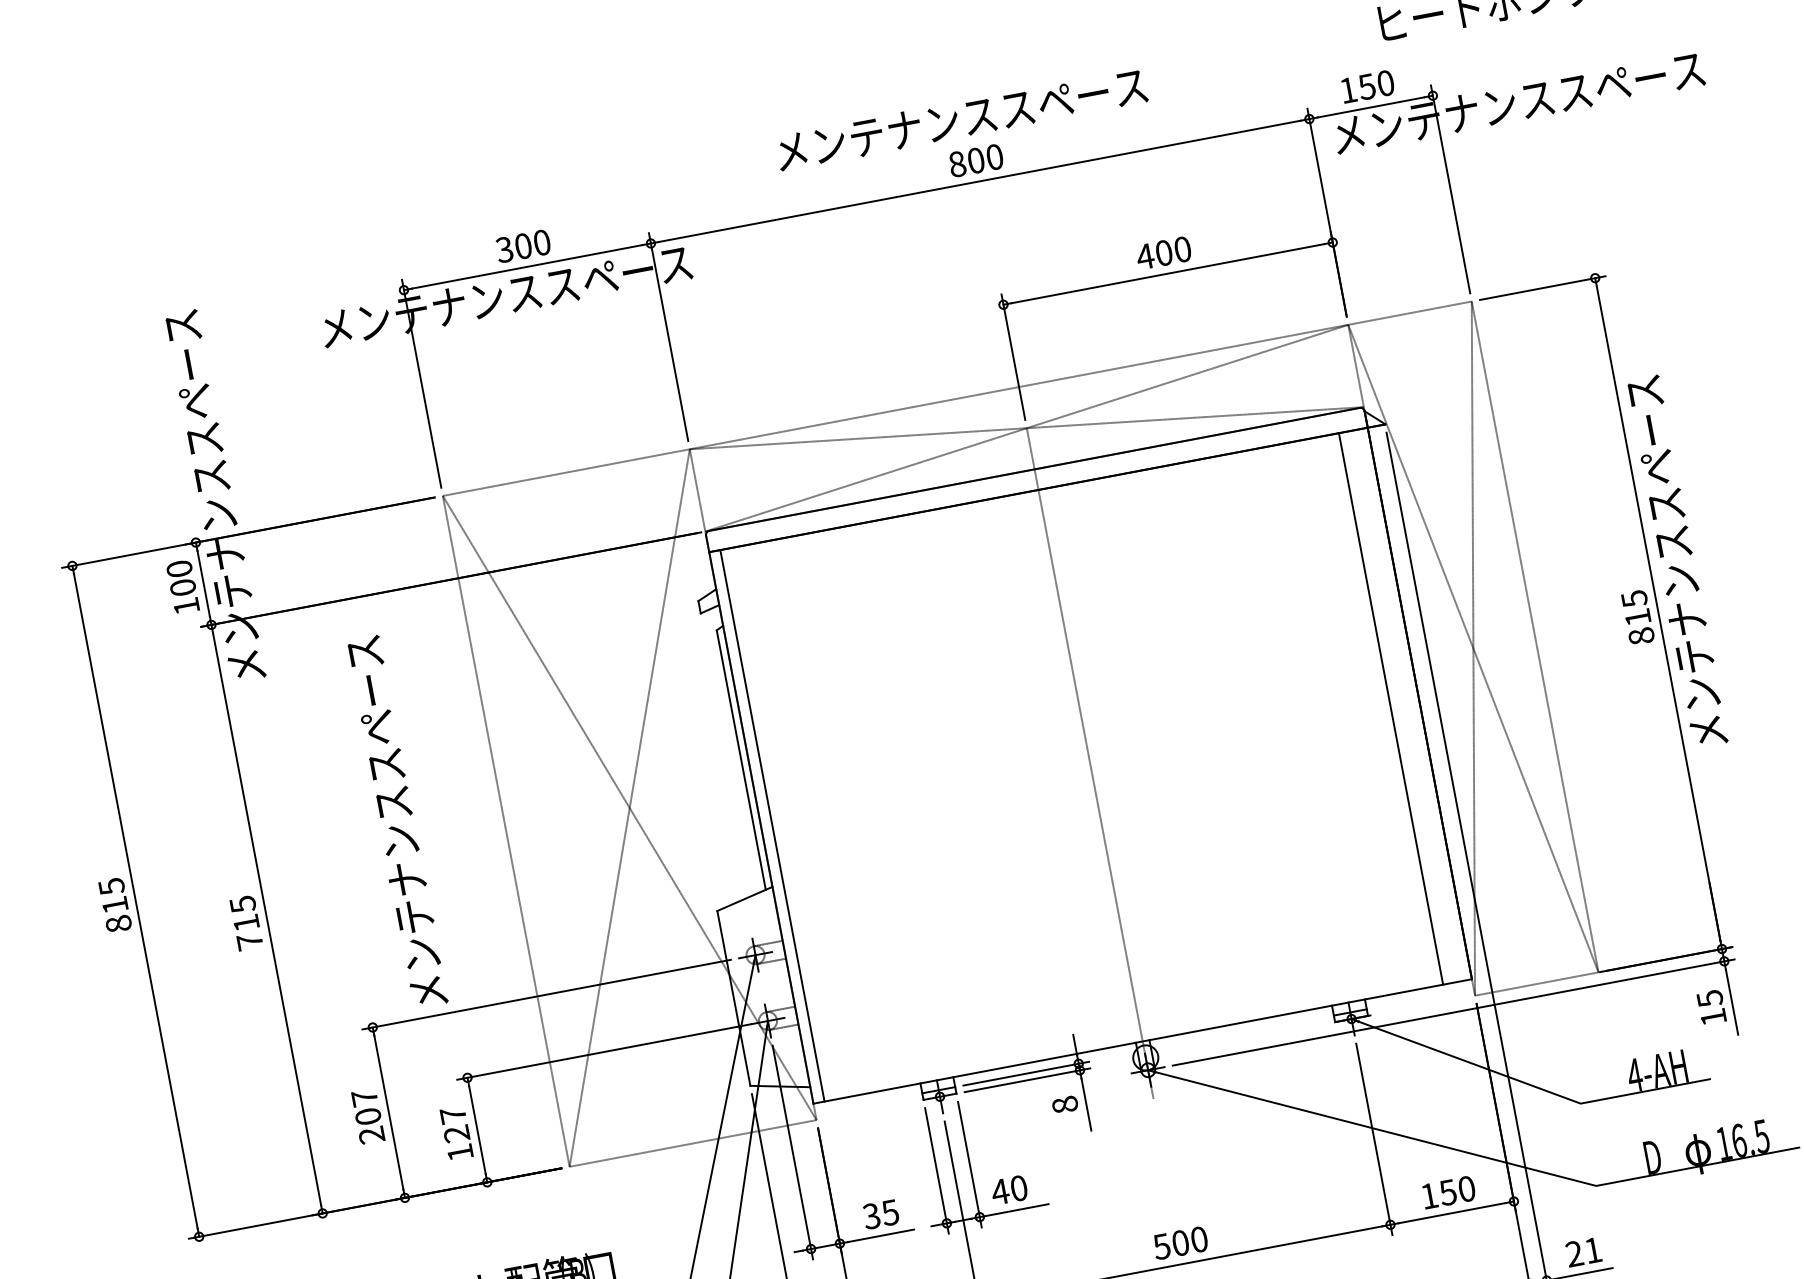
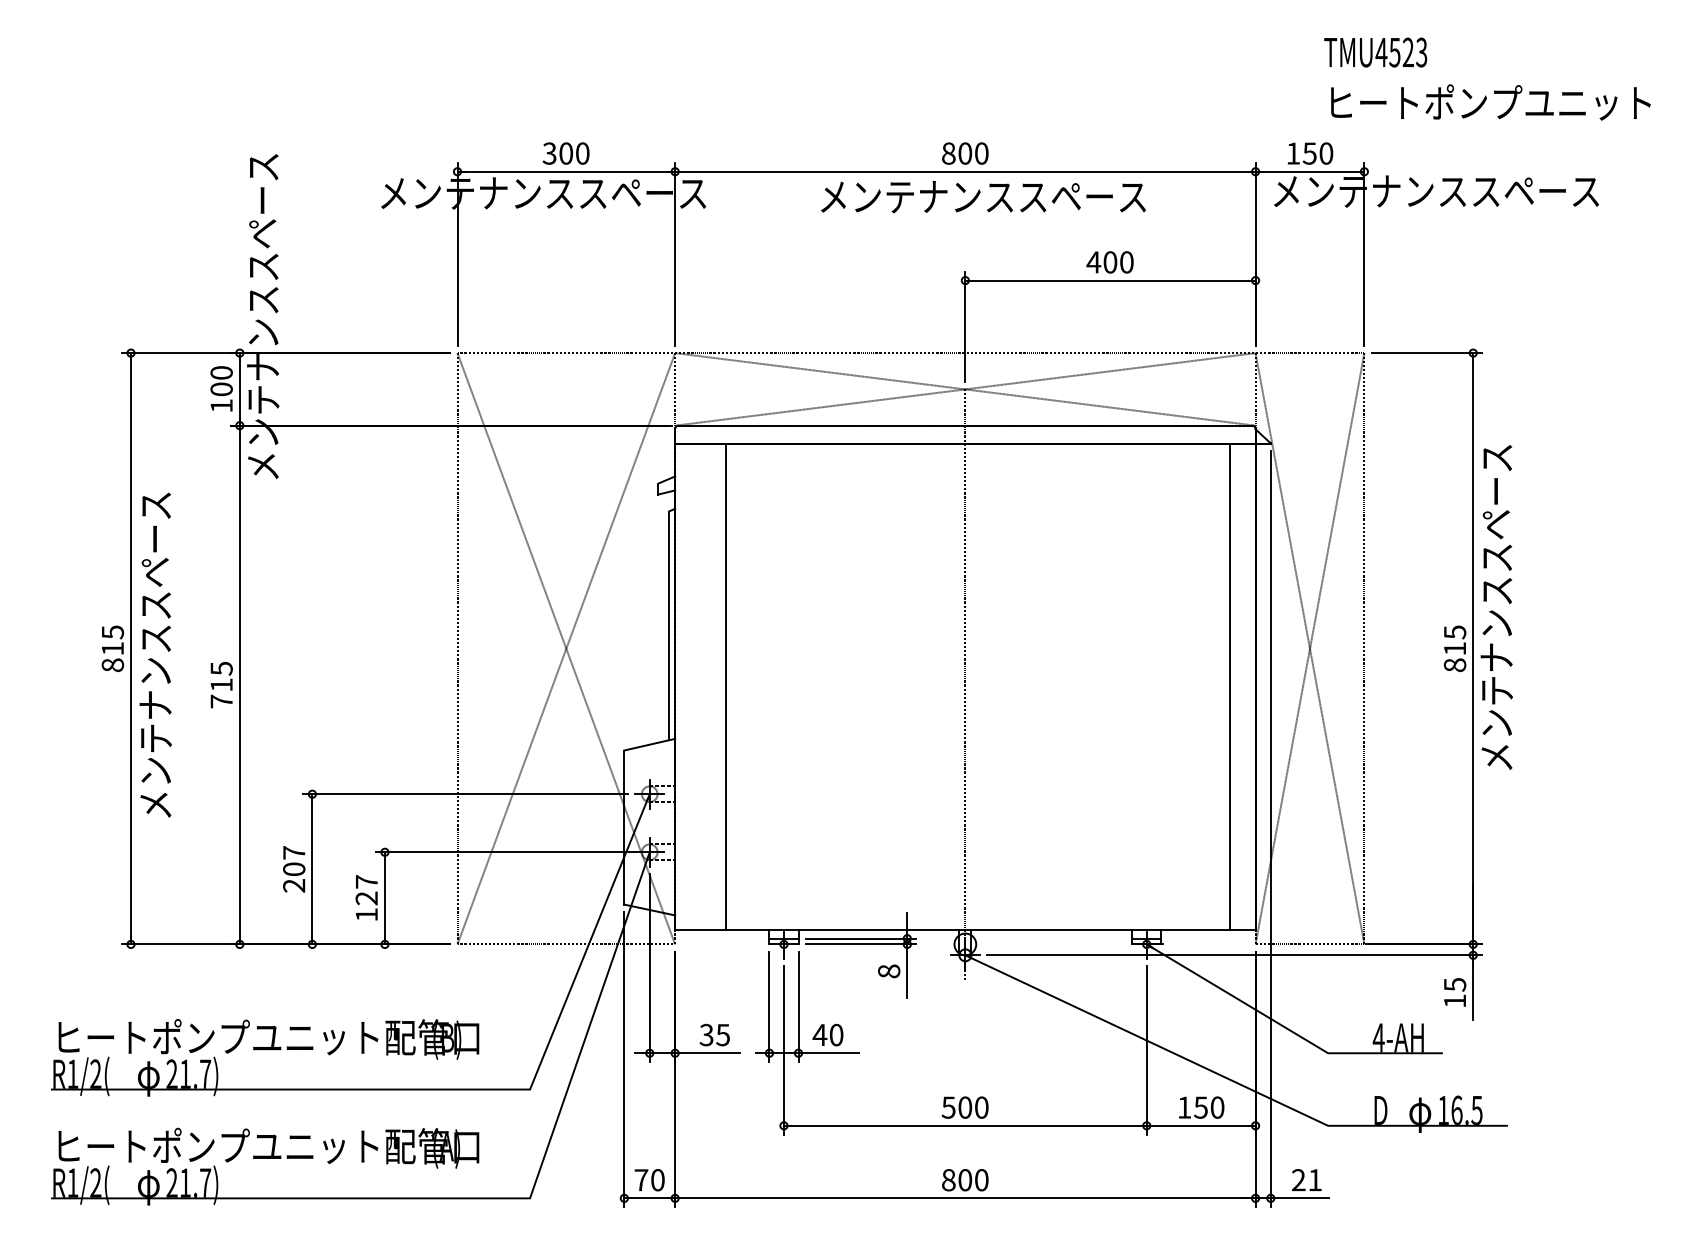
text: (961, 119) -> (983, 197), moved
text: (396, 821) -> (155, 654), moved
line: (771, 825) -> (725, 686), moved

